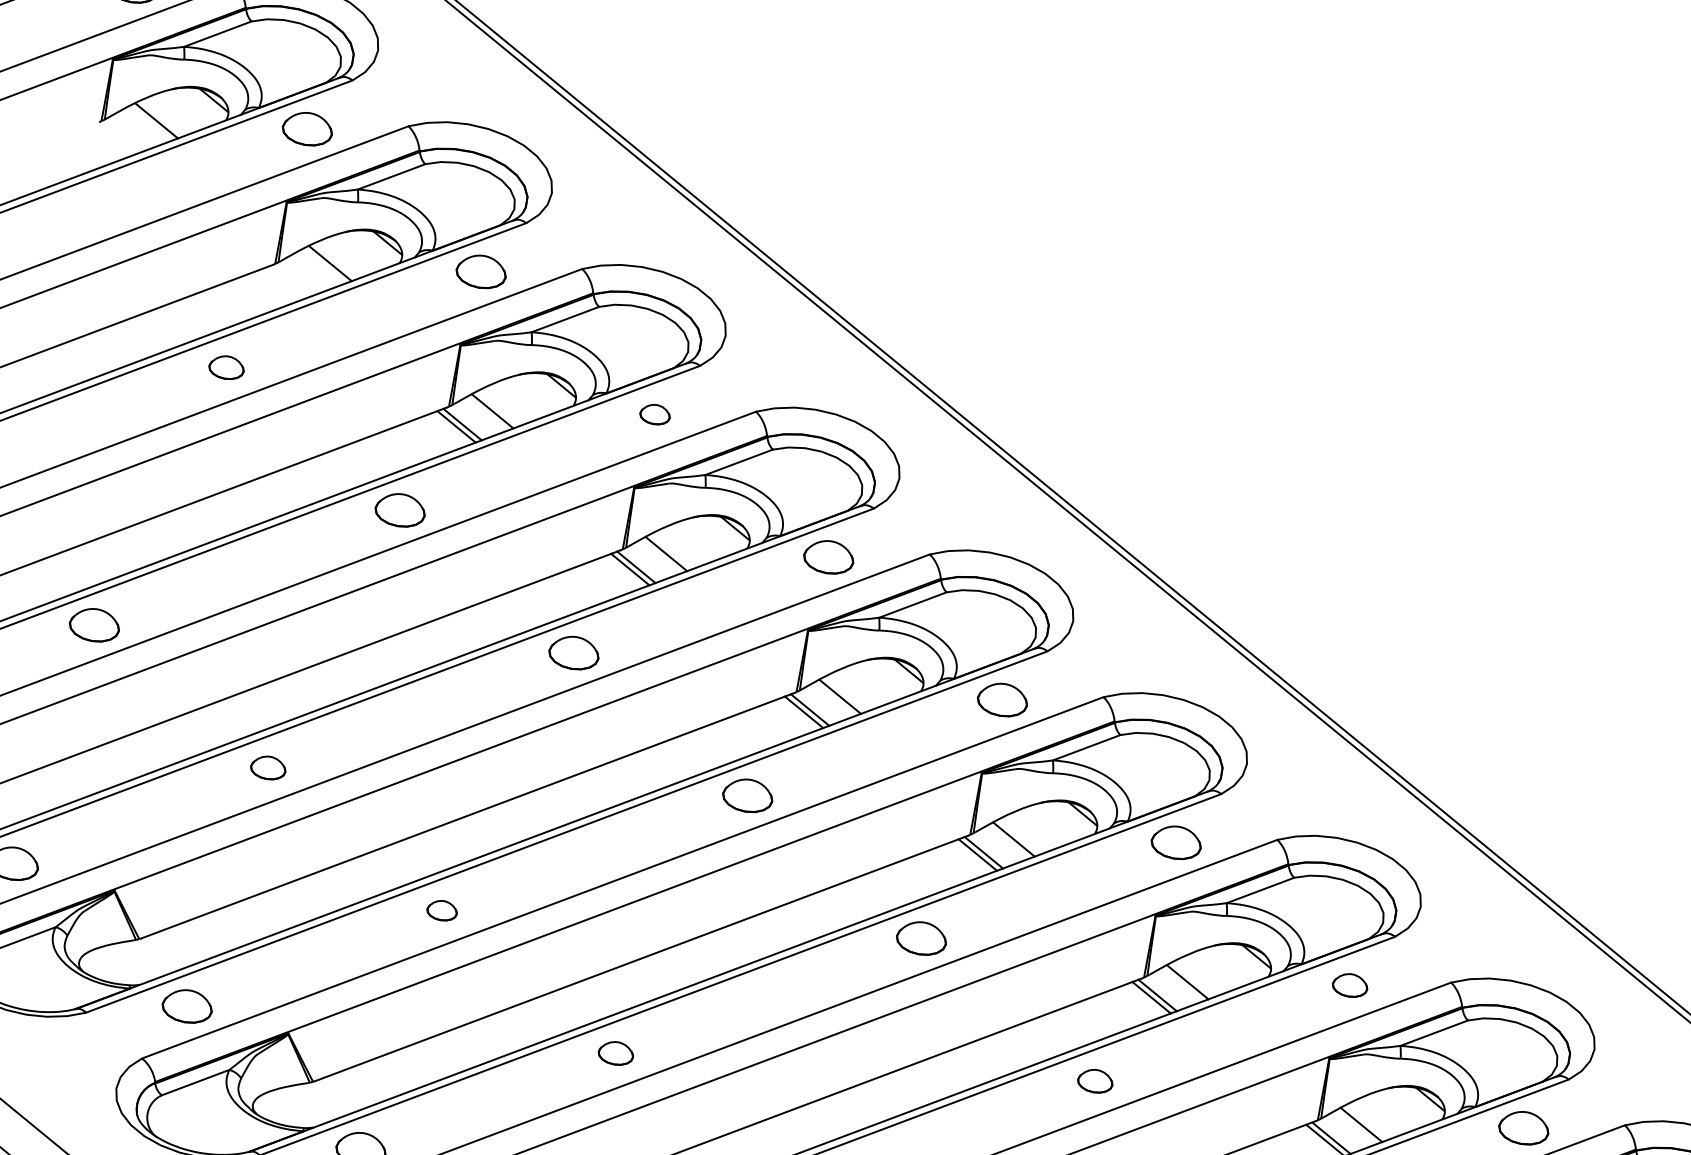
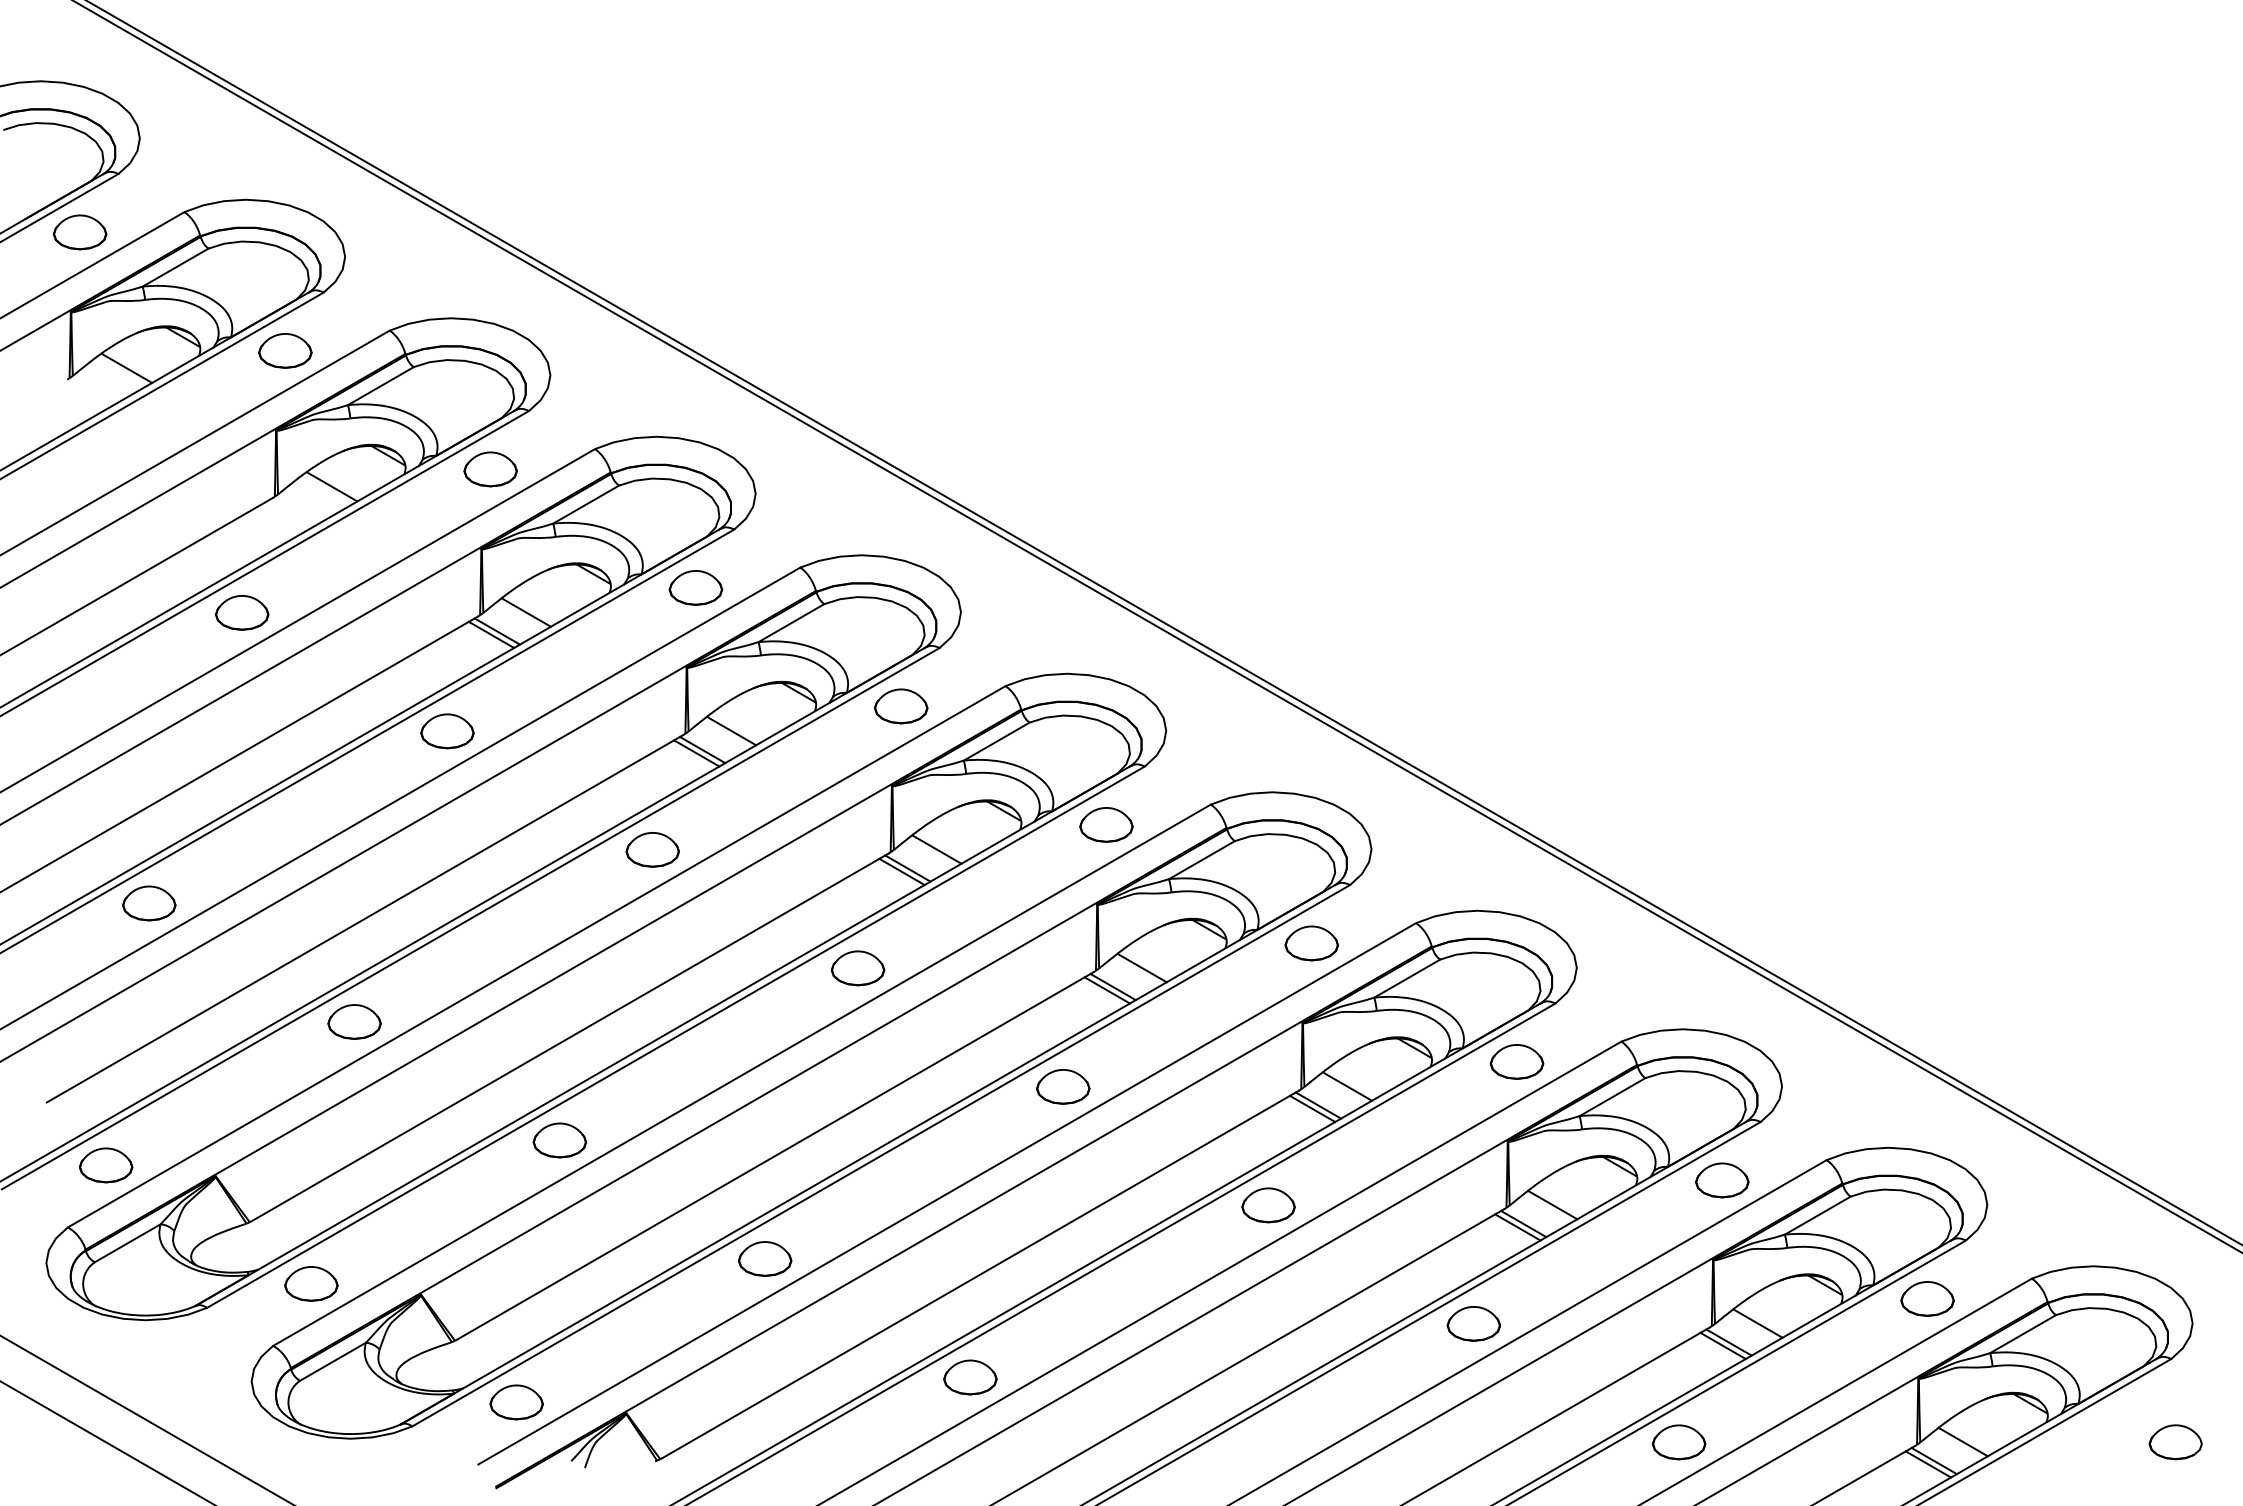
part: (227, 367) -> (242, 612), size x1.43
part: (654, 414) -> (695, 587), size x1.67
part: (268, 767) -> (354, 1021), size x1.43
part: (441, 910) -> (559, 1140), size x1.67
part: (1349, 984) -> (1516, 1061), size x1.43
part: (616, 1052) -> (765, 1258), size x1.43
part: (1095, 1081) -> (1268, 1205), size x1.43

